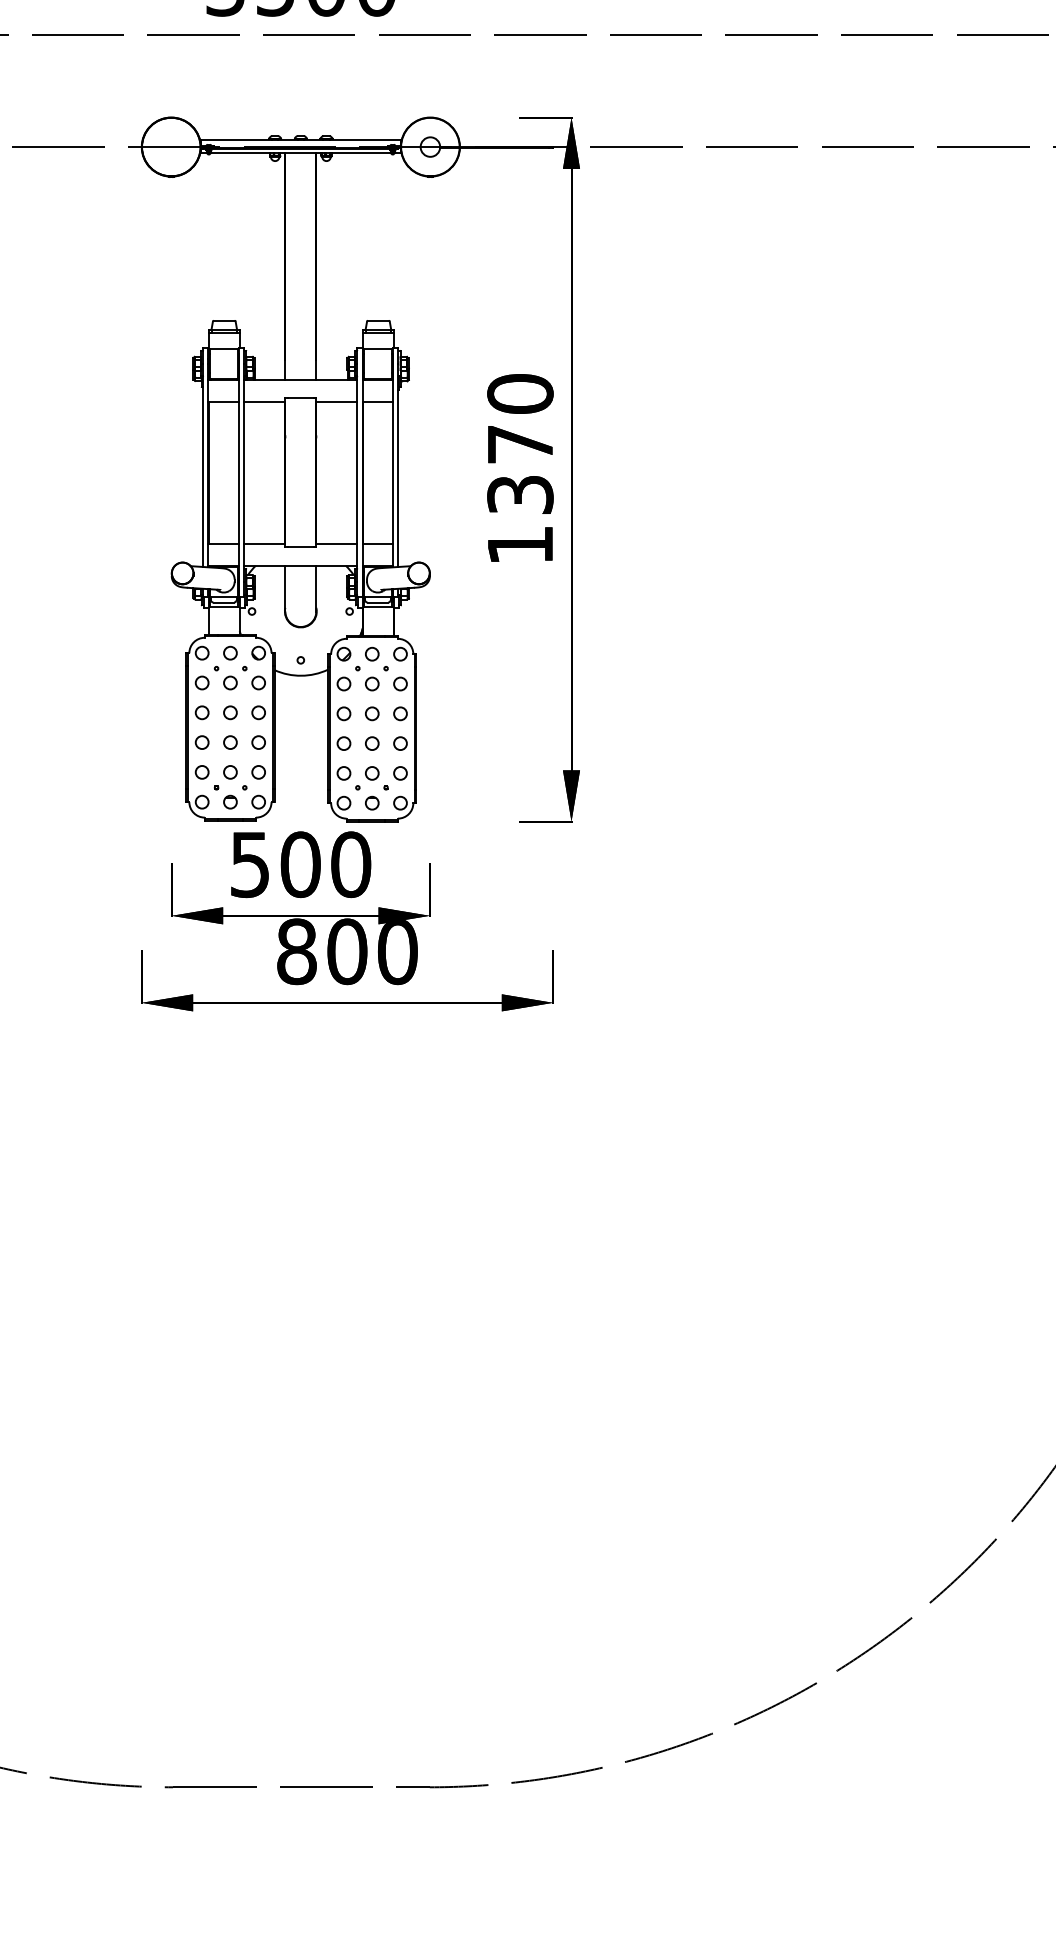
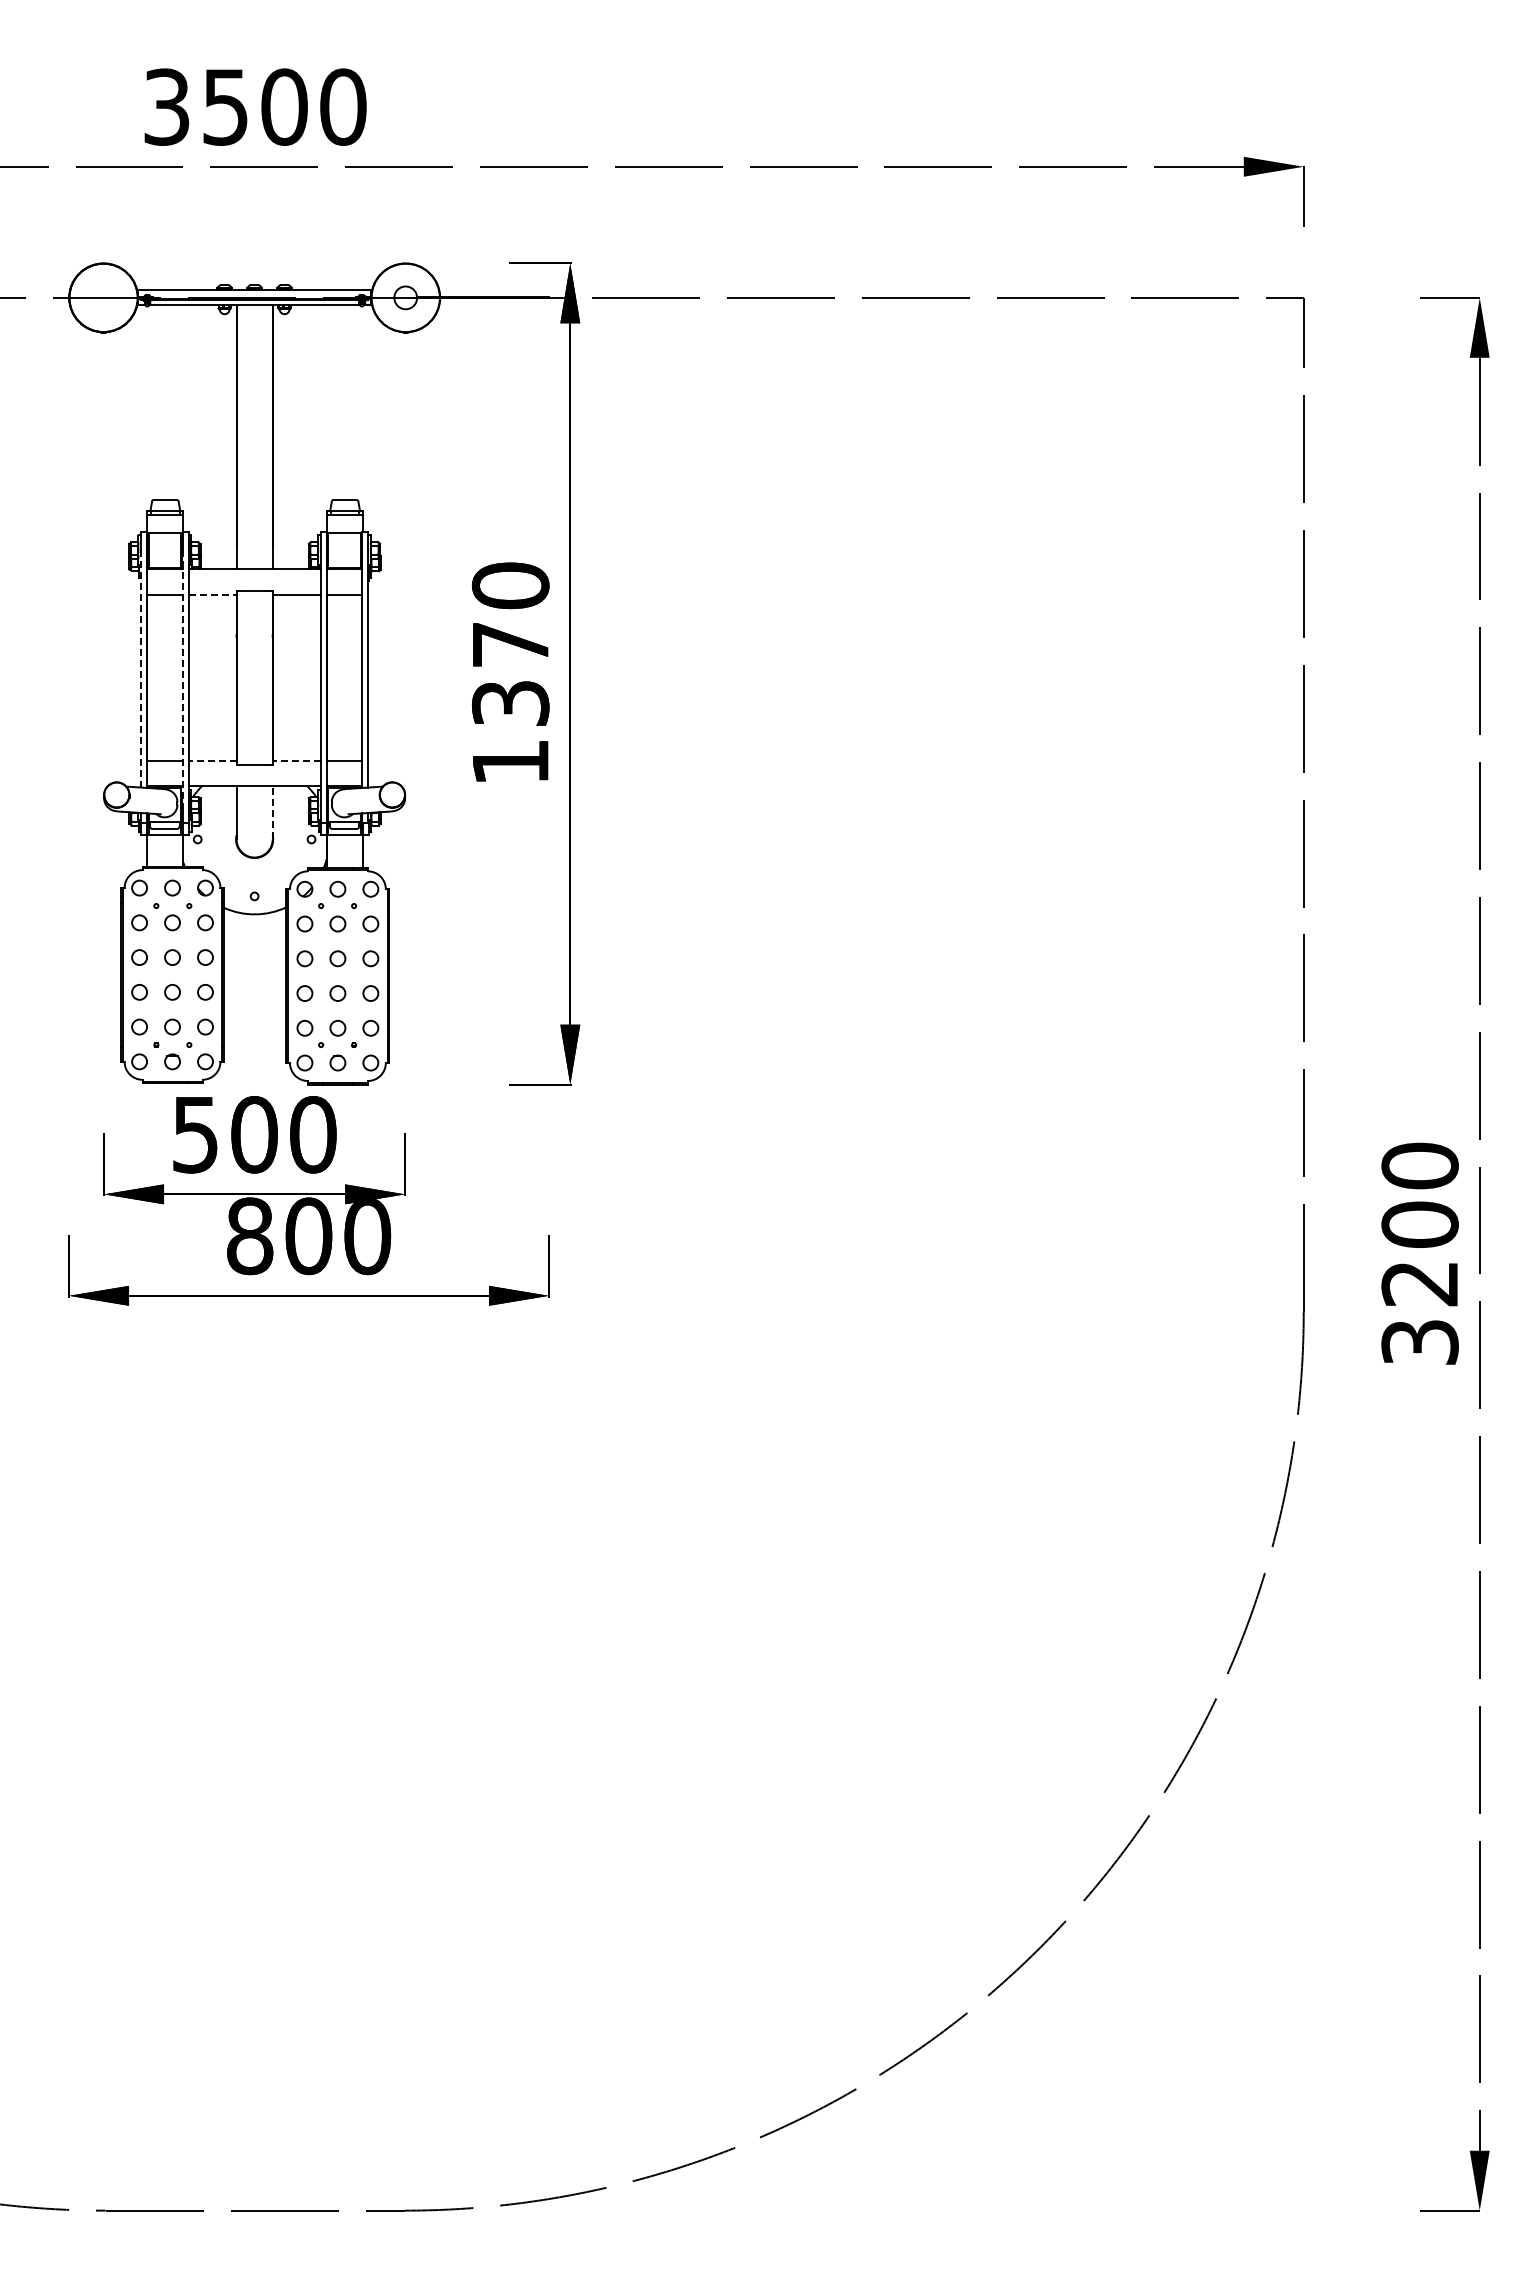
line: (264, 401) -> (212, 594), solid -> dashed
line: (202, 464) -> (140, 668), solid -> dashed
line: (238, 473) -> (182, 678), solid -> dashed
line: (264, 543) -> (212, 760), solid -> dashed
line: (336, 543) -> (296, 760), solid -> dashed
line: (316, 588) -> (272, 812), solid -> dashed

